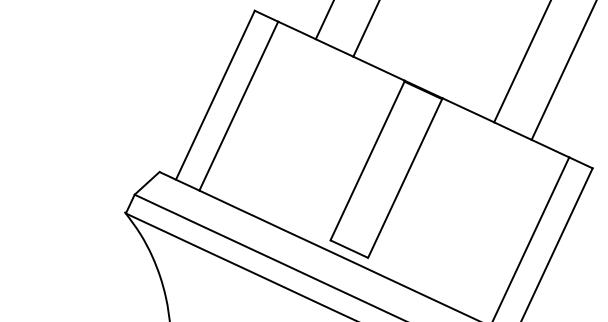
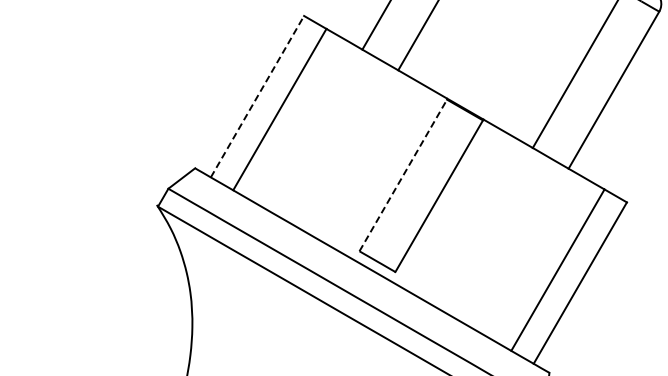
line: (215, 95) -> (257, 96), solid -> dashed
line: (367, 160) -> (403, 174), solid -> dashed

